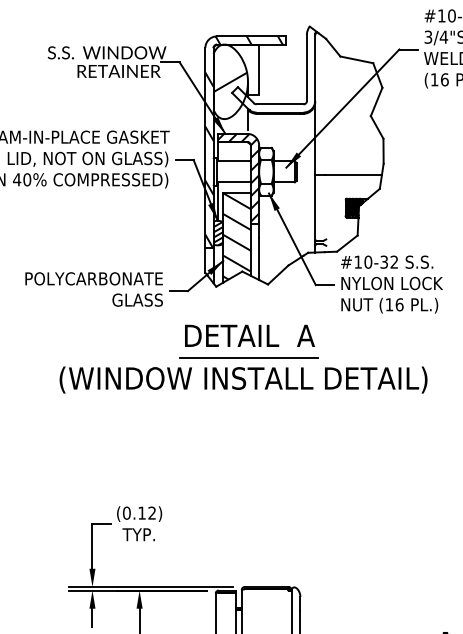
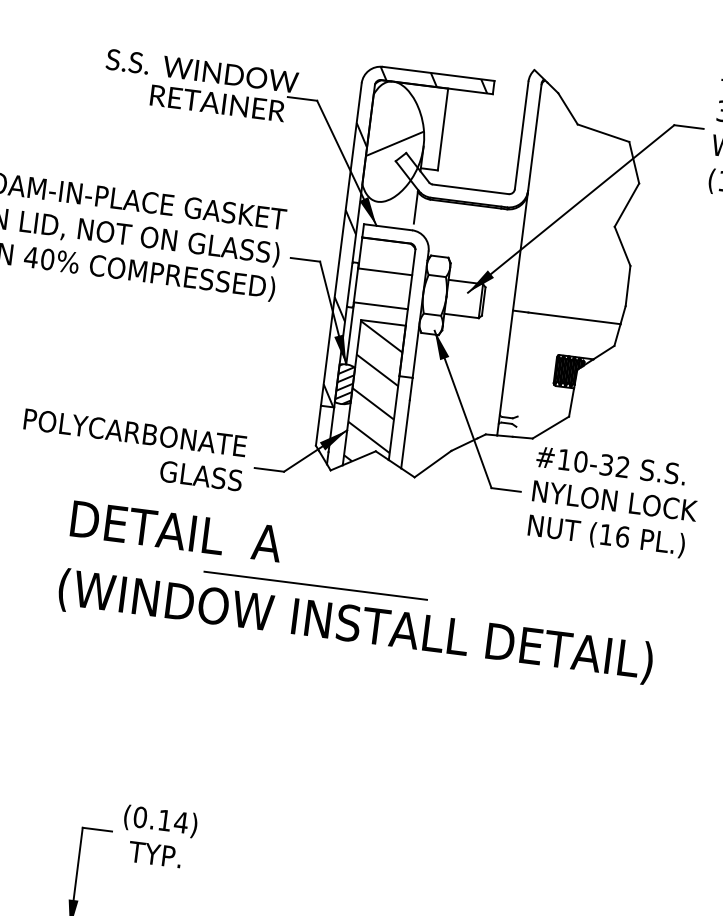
hatch: (238, 177) -> (388, 298), removed
text: (249, 335) -> (175, 530), moved
line: (248, 357) -> (315, 584), moved
text: (152, 512) -> (181, 821), (0.12) -> (0.14)

